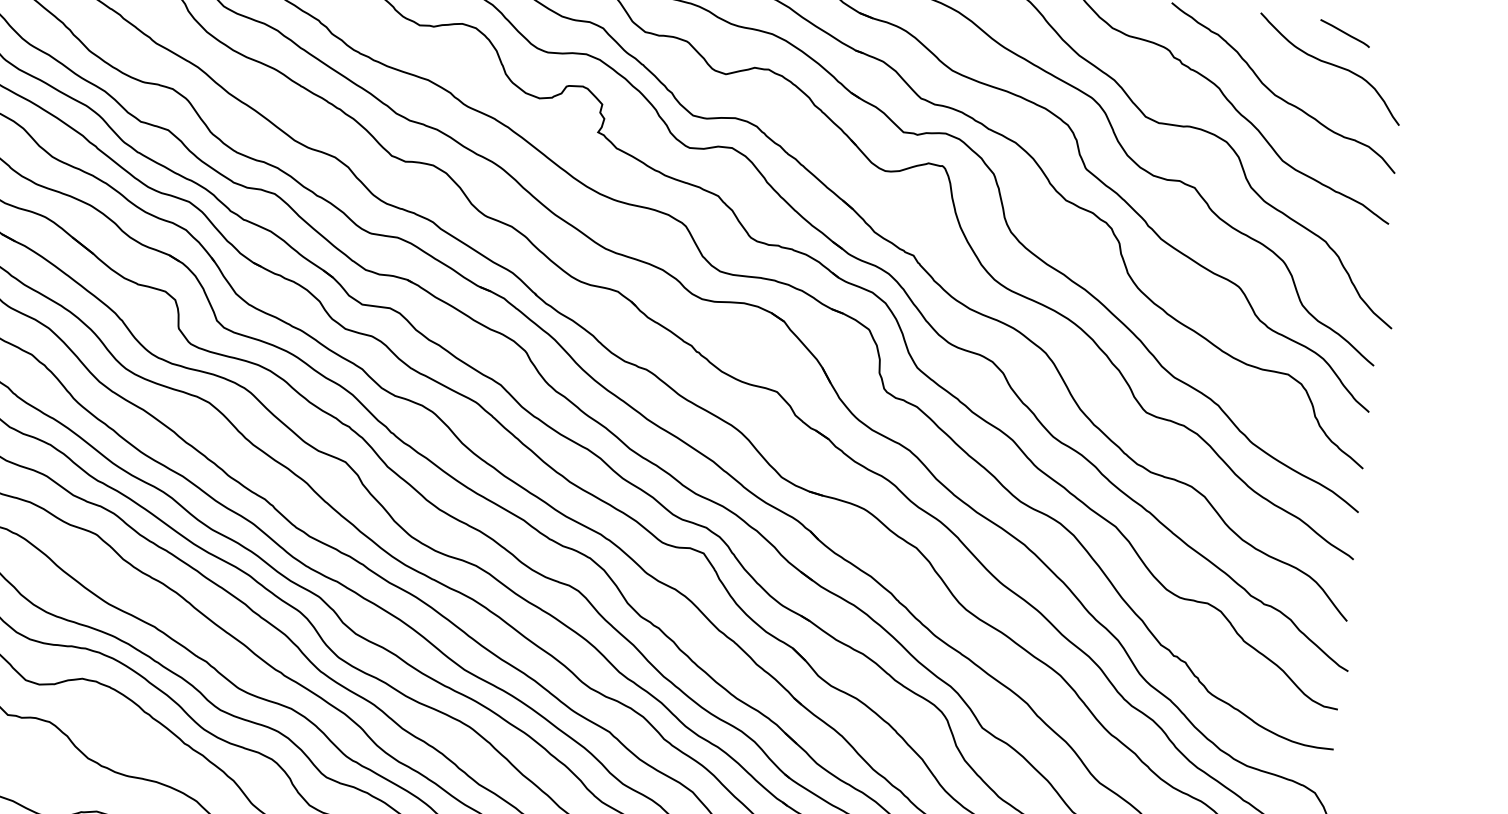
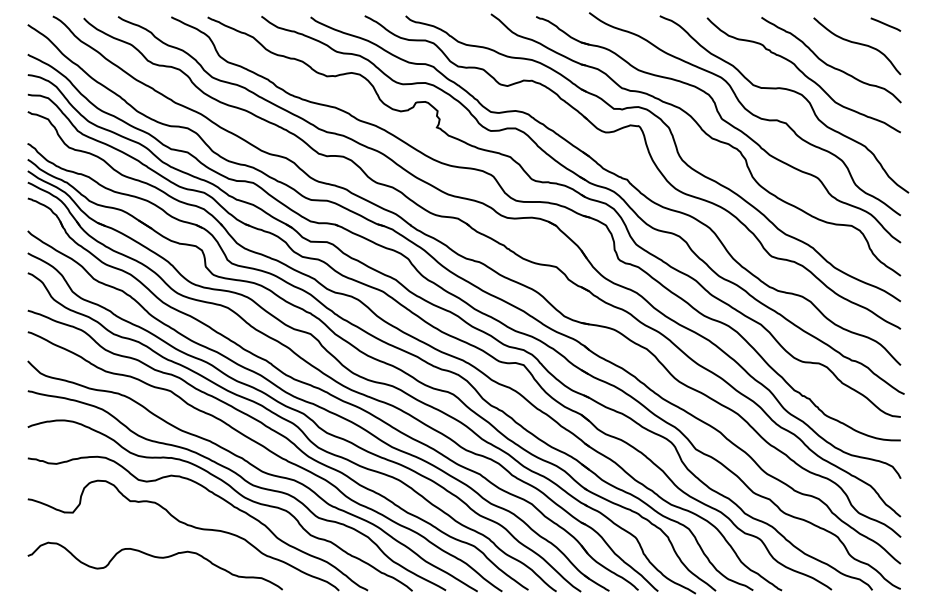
line: (1344, 33) -> (885, 24), moved

